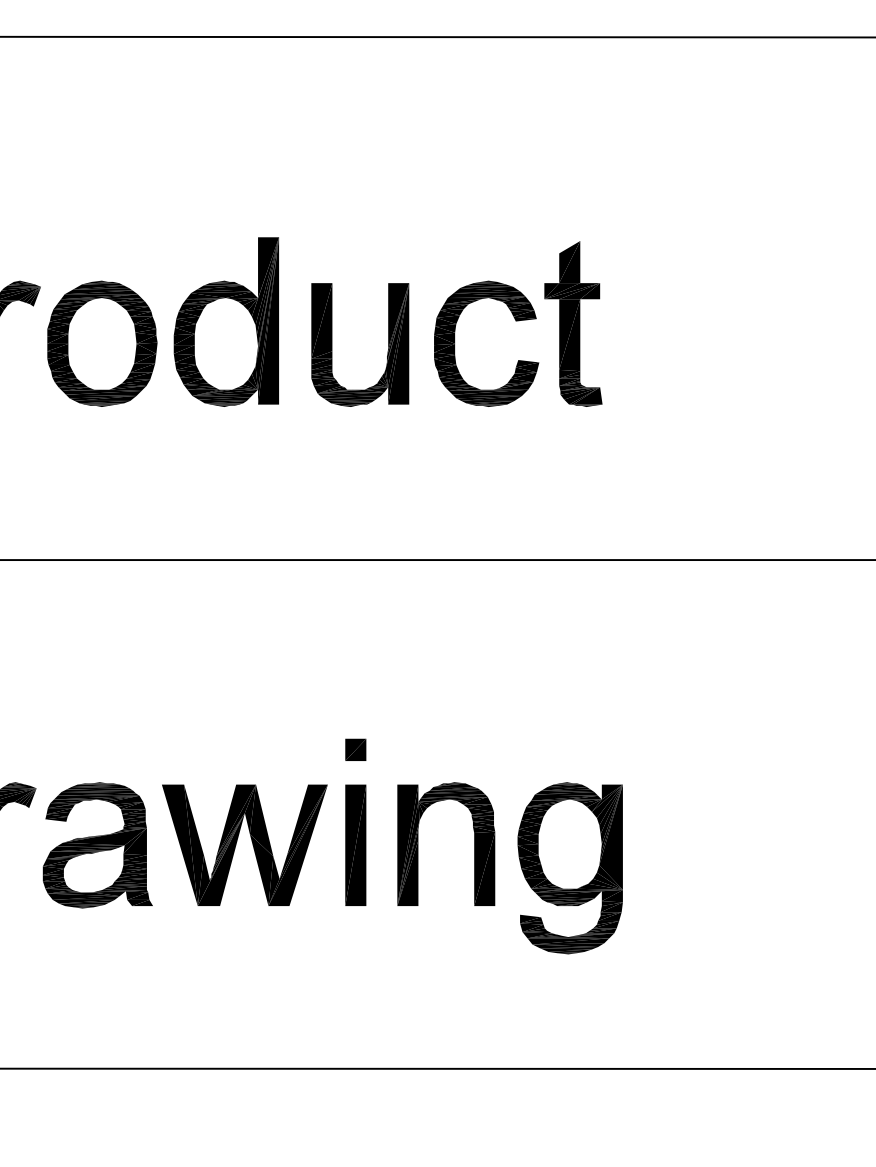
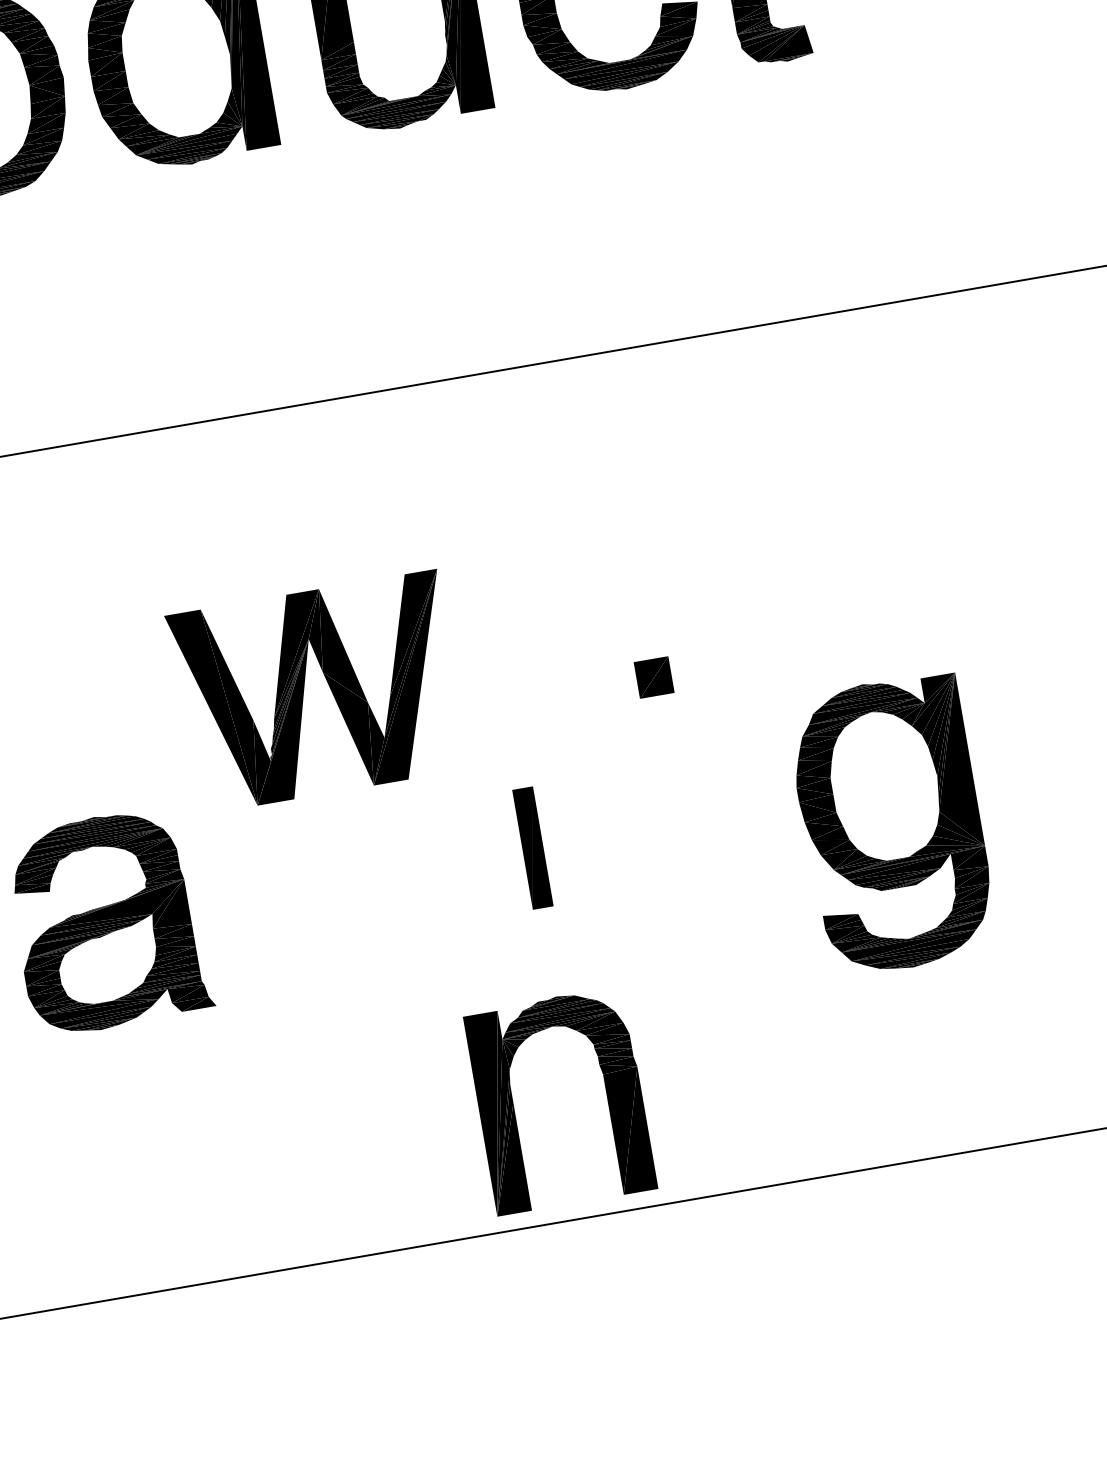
part: (355, 749) -> (653, 676), moved
part: (237, 841) -> (304, 688), moved
part: (418, 843) -> (514, 1107), moved
part: (355, 844) -> (532, 847), size x0.6

